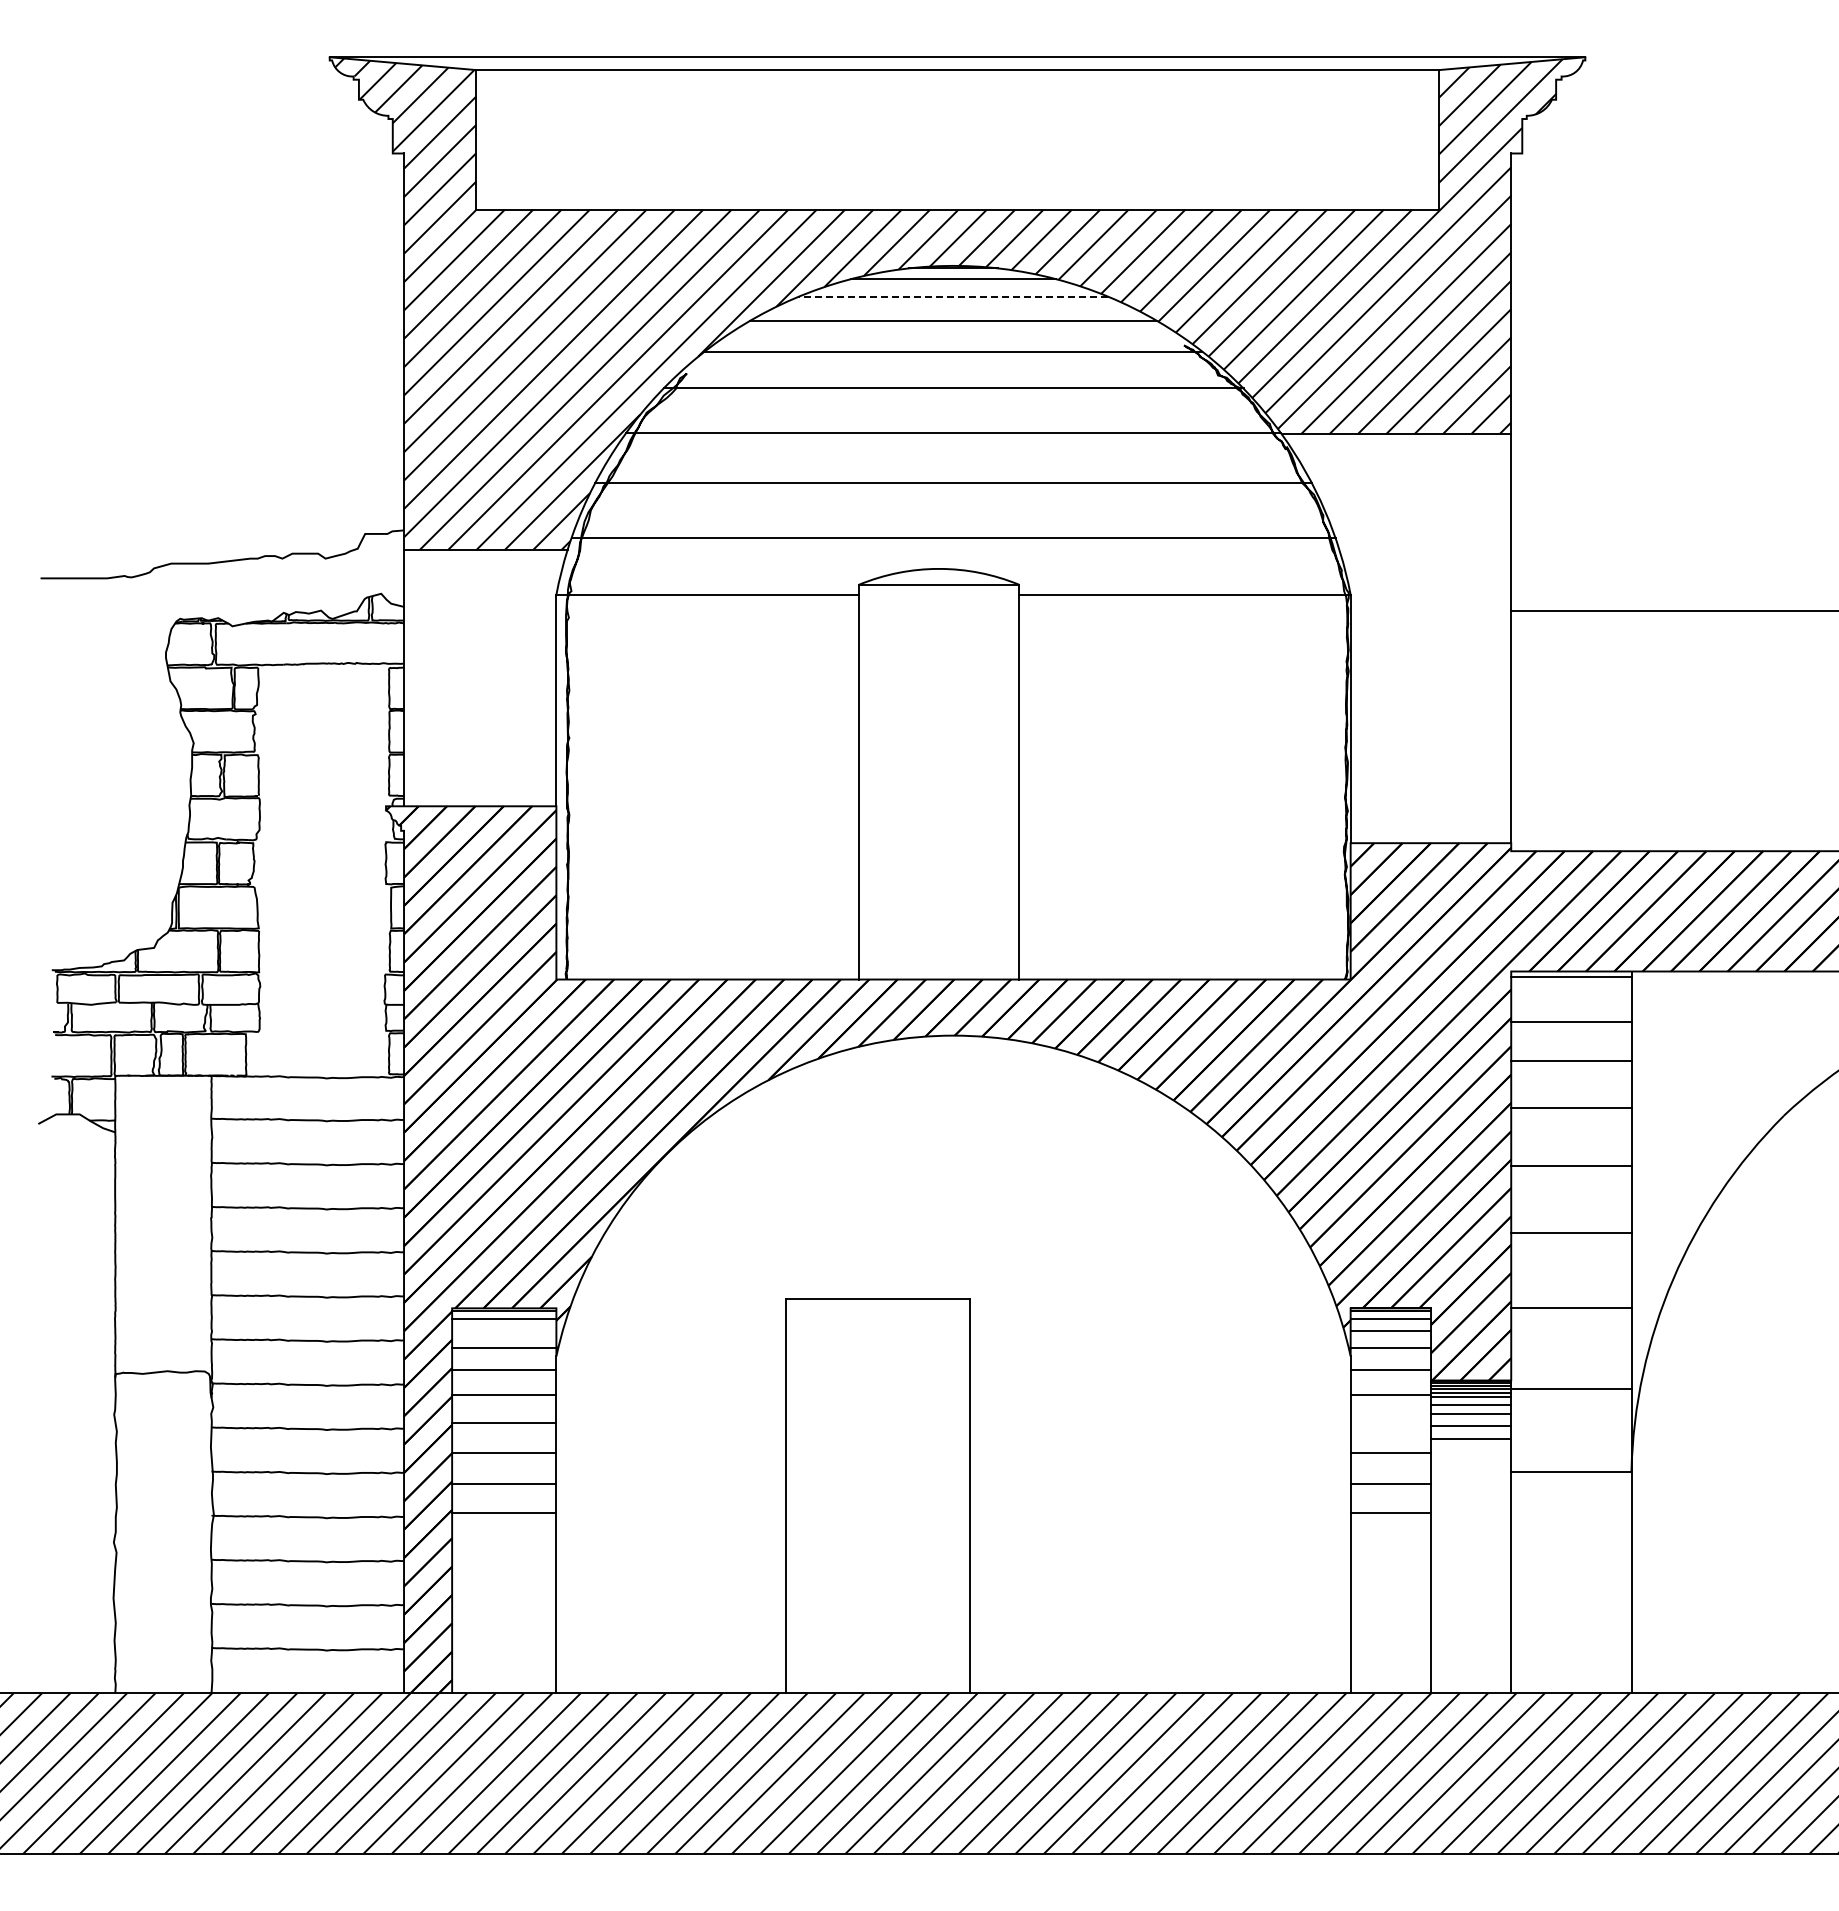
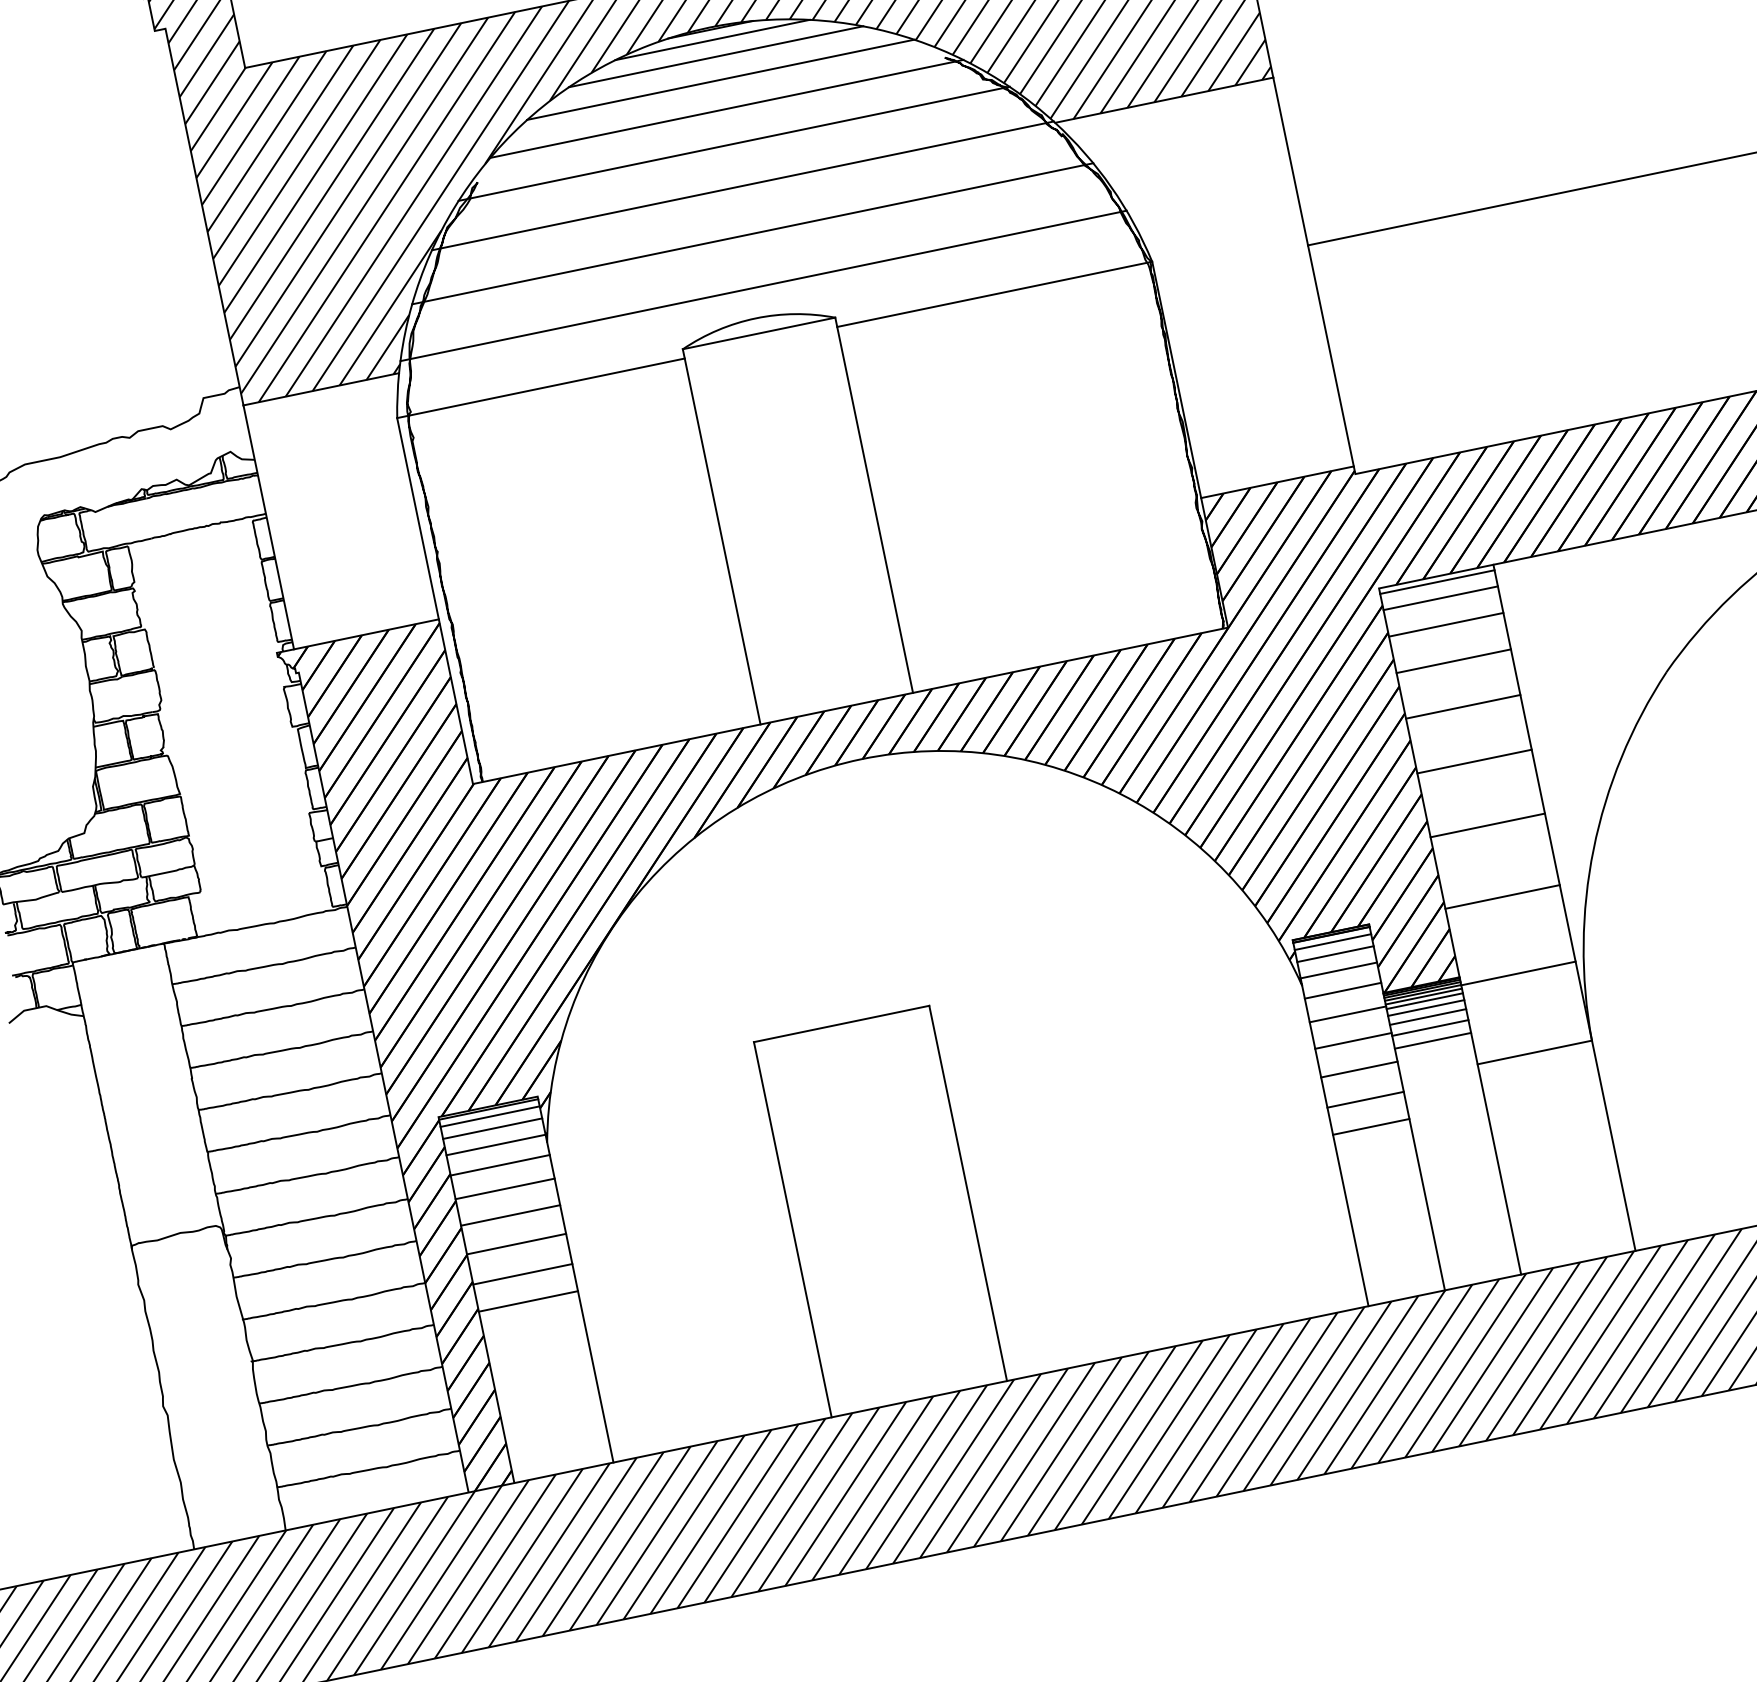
line: (953, 296) -> (716, 56), dashed -> solid
line: (1571, 994) -> (1440, 598), added
line: (504, 1331) -> (492, 1128), added
line: (1390, 1422) -> (1353, 1040), added

